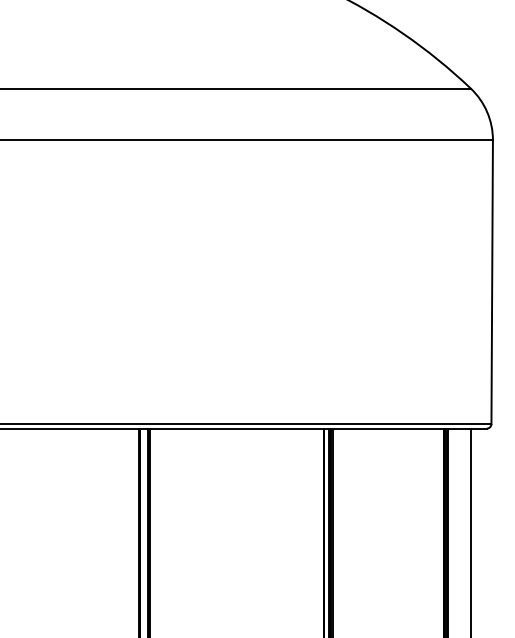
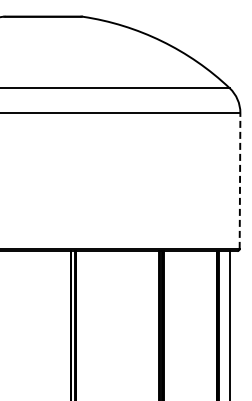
line: (493, 281) -> (240, 180), solid -> dashed

